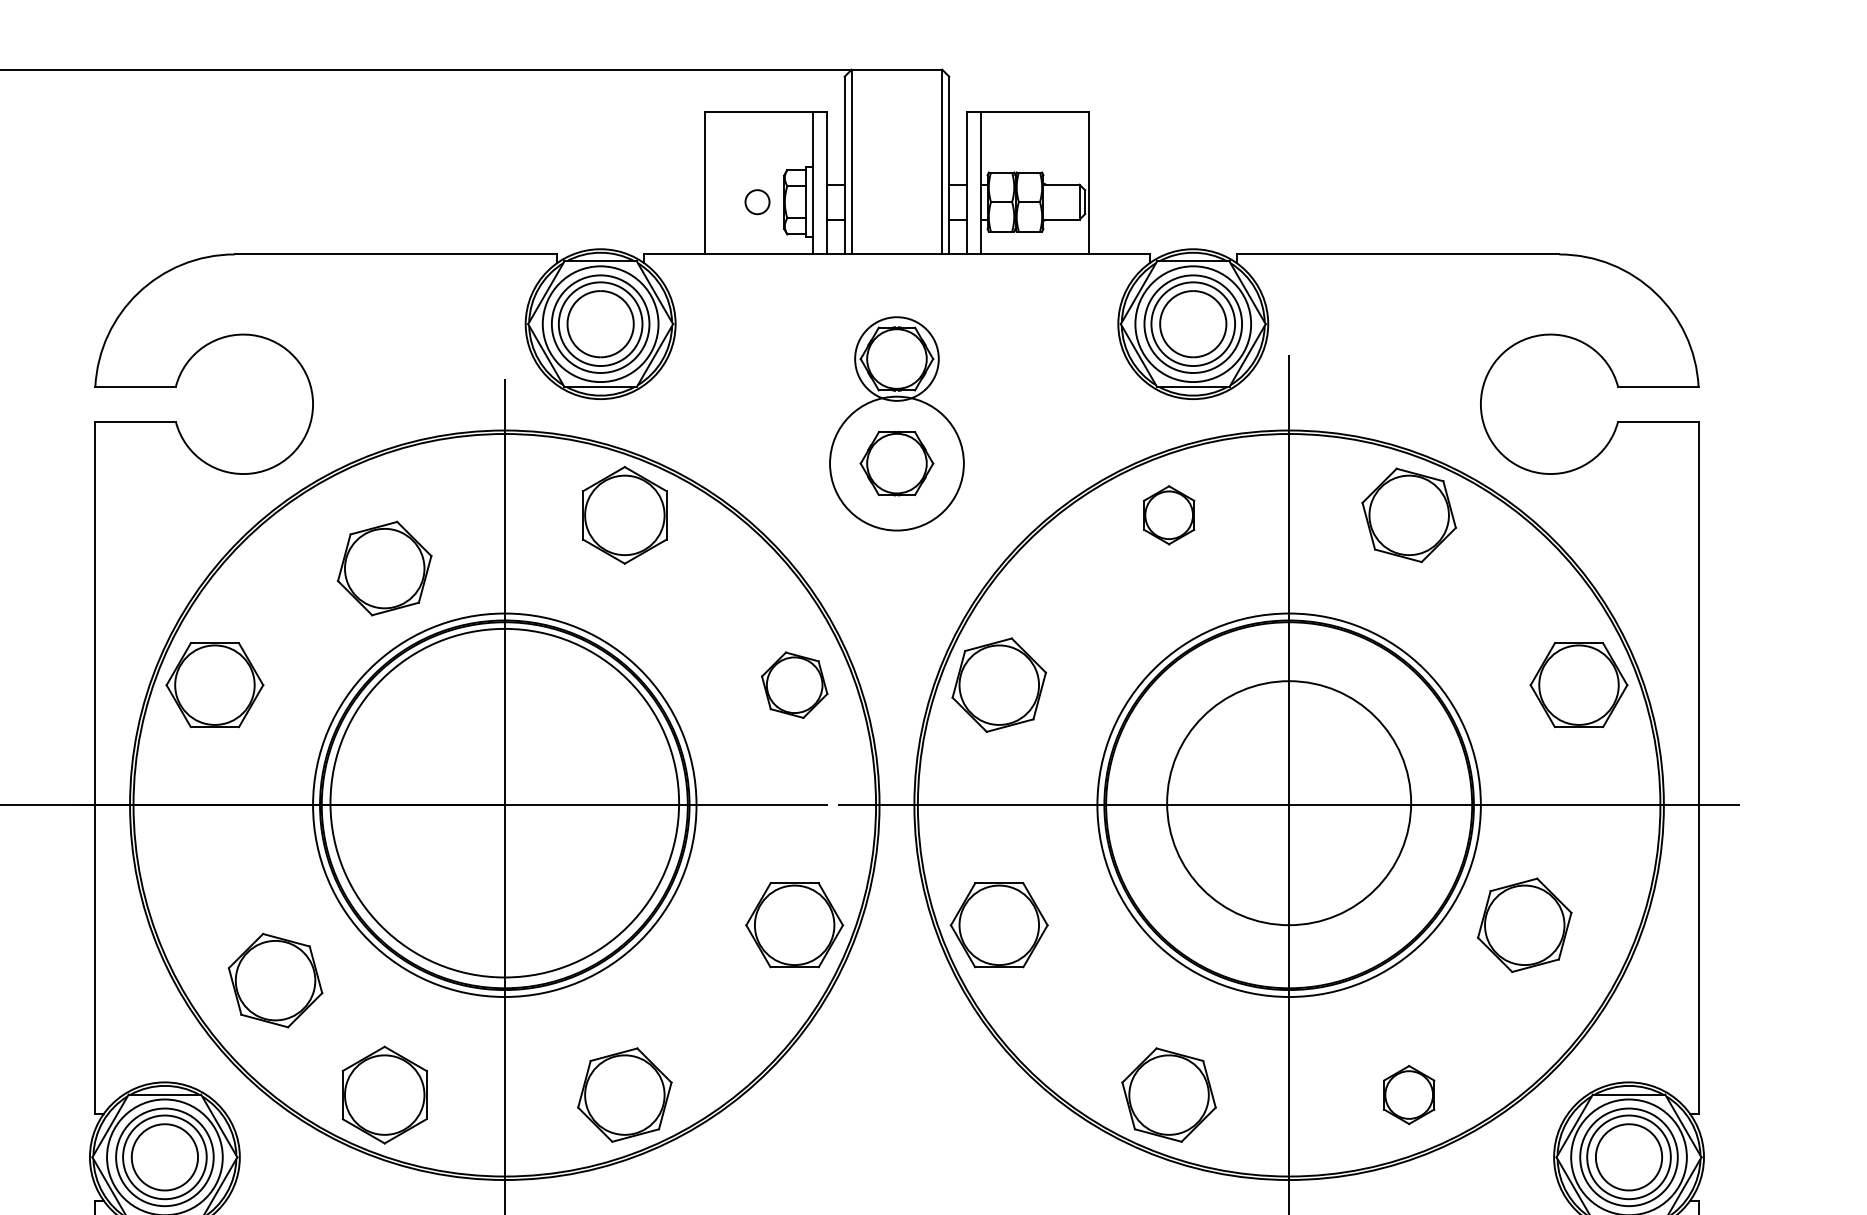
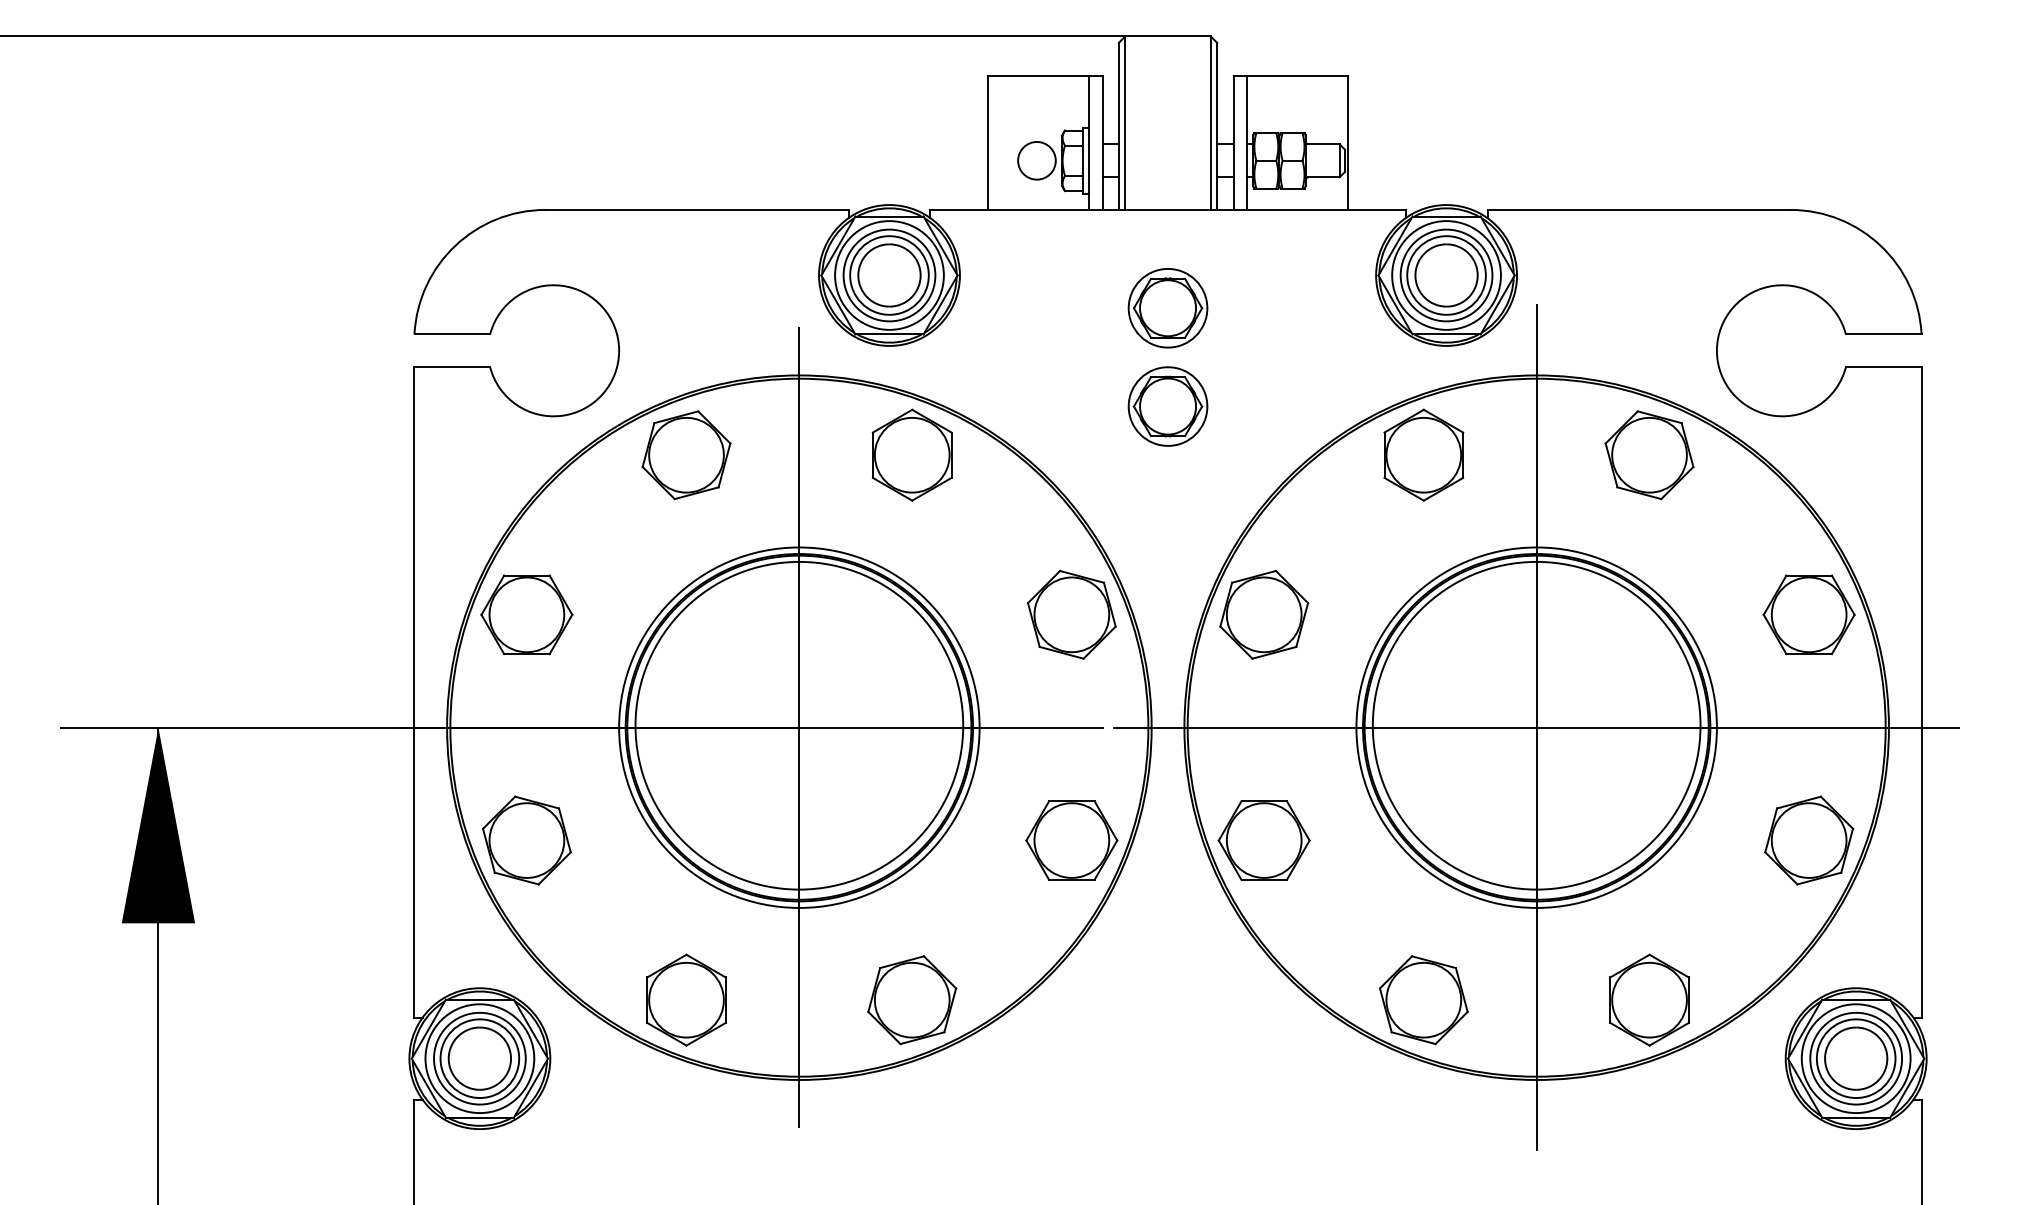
circle: (757, 201) -> (1036, 160), size x1.67
circle: (896, 463) -> (1167, 406), size x0.62
part: (1168, 514) -> (1423, 454), size x1.67
part: (384, 568) -> (686, 455), moved
part: (794, 684) -> (1071, 614), size x1.43
circle: (1288, 802) -> (1536, 725), size x1.43
part: (1525, 925) -> (1809, 840), moved
part: (275, 980) -> (526, 840), moved
part: (1409, 1094) -> (1649, 999), size x1.67

